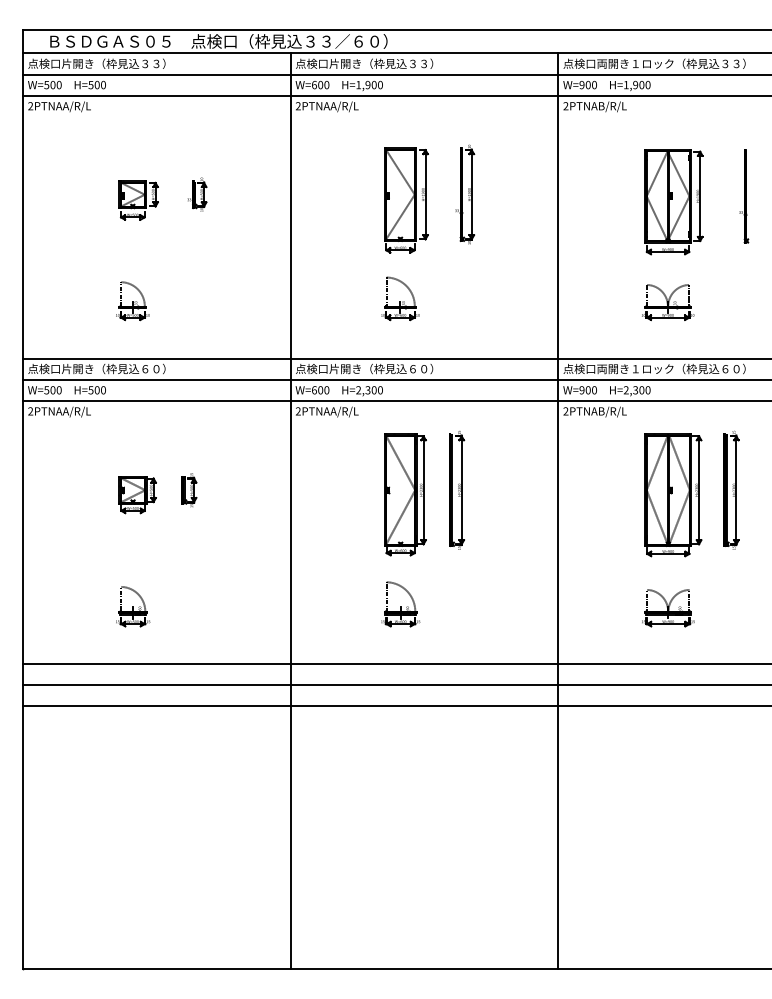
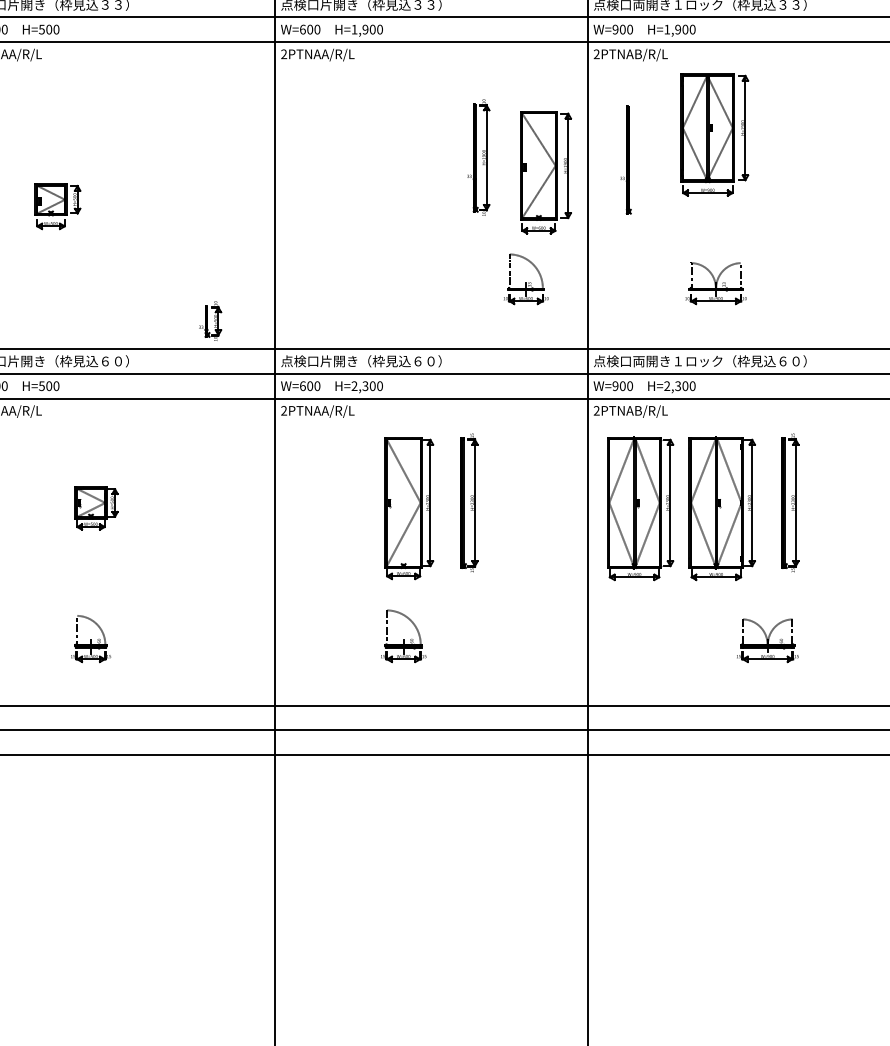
part: (197, 194) -> (210, 320), moved
part: (744, 196) -> (626, 159), moved
part: (138, 200) -> (57, 206), moved
part: (406, 200) -> (545, 172), moved
part: (673, 202) -> (714, 135), moved
part: (400, 298) -> (526, 278), moved
part: (132, 301) -> (90, 282), removed
part: (189, 490) -> (156, 503), removed
part: (603, 495) -> (640, 509), added
part: (668, 608) -> (767, 641), moved

